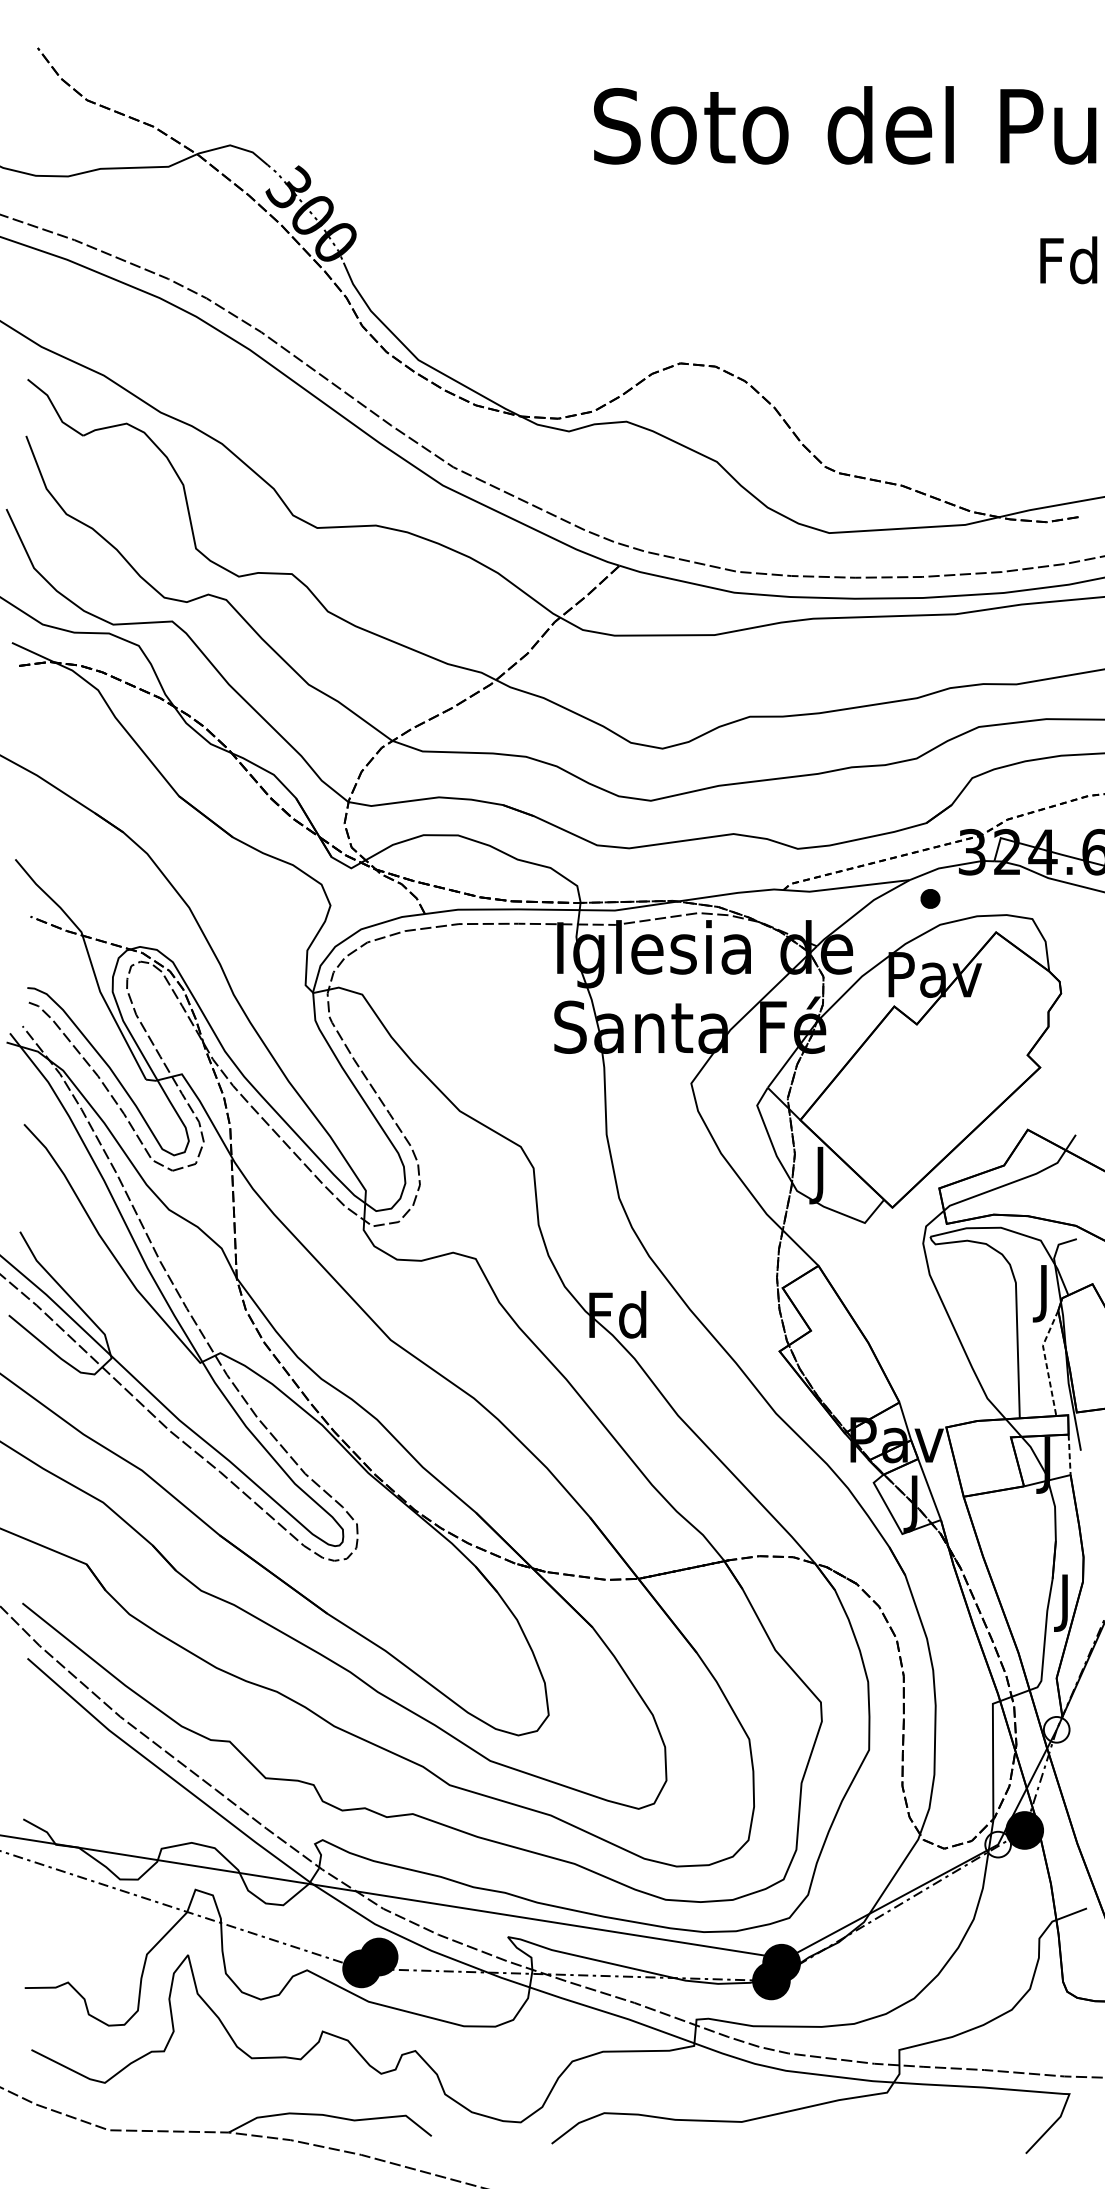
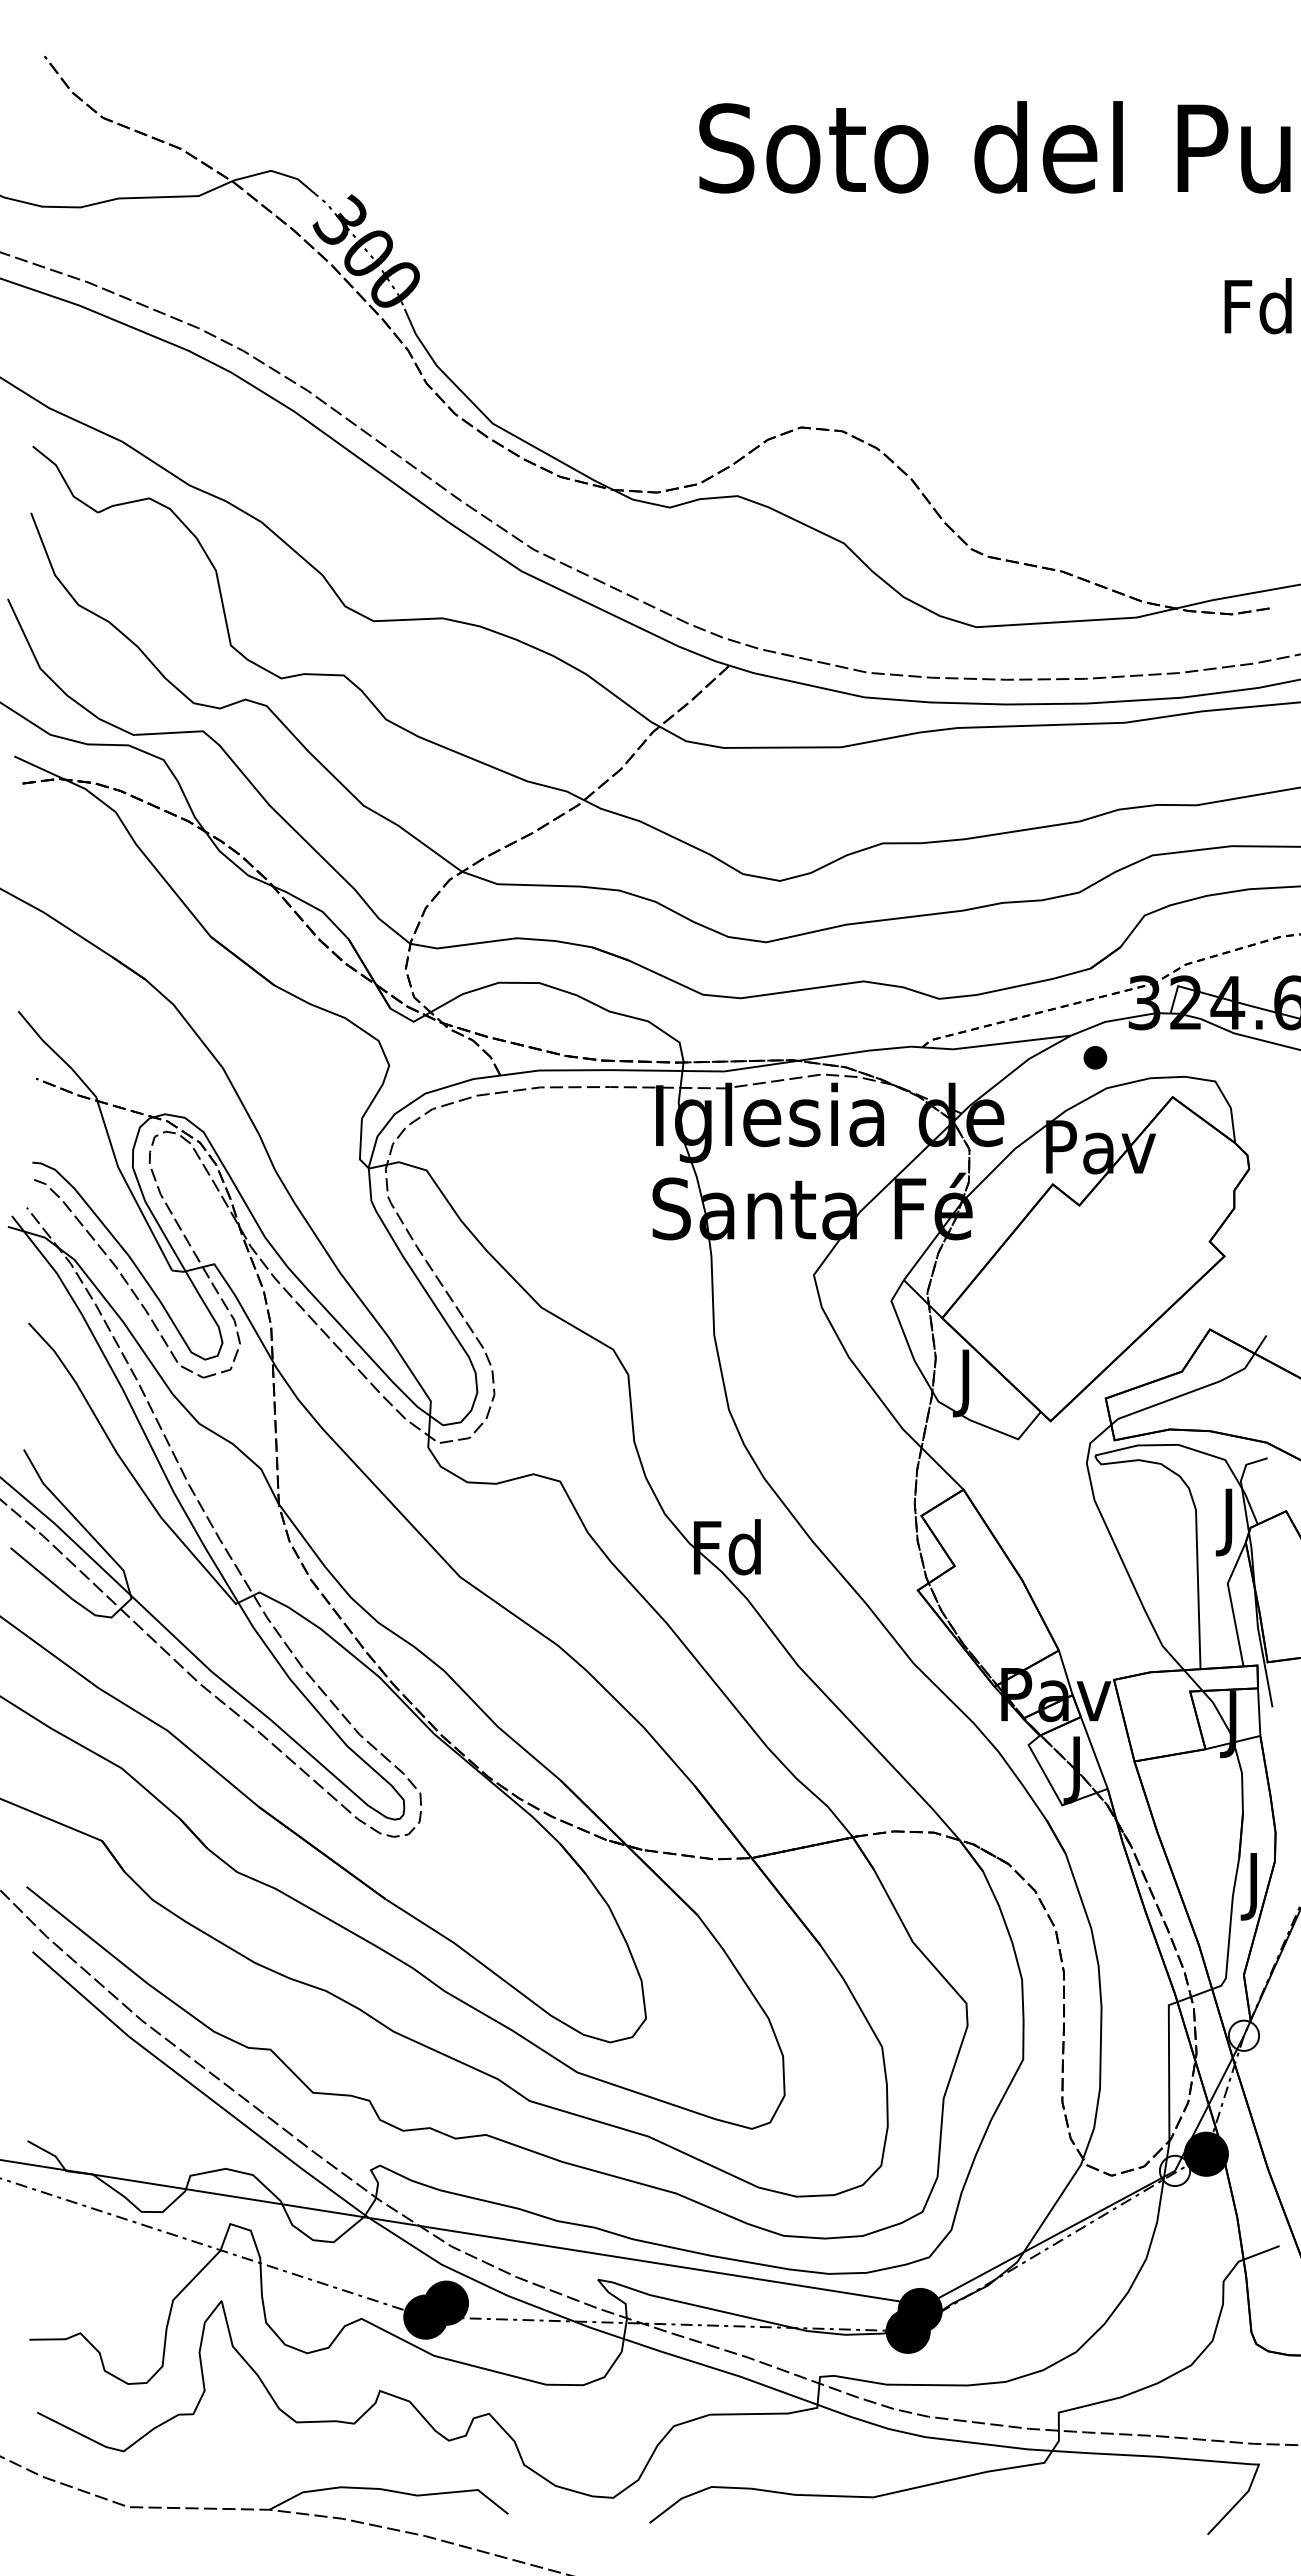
line: (1046, 1362) -> (1231, 1603), dashed -> solid
line: (1069, 1455) -> (1259, 1712), dashed -> solid

